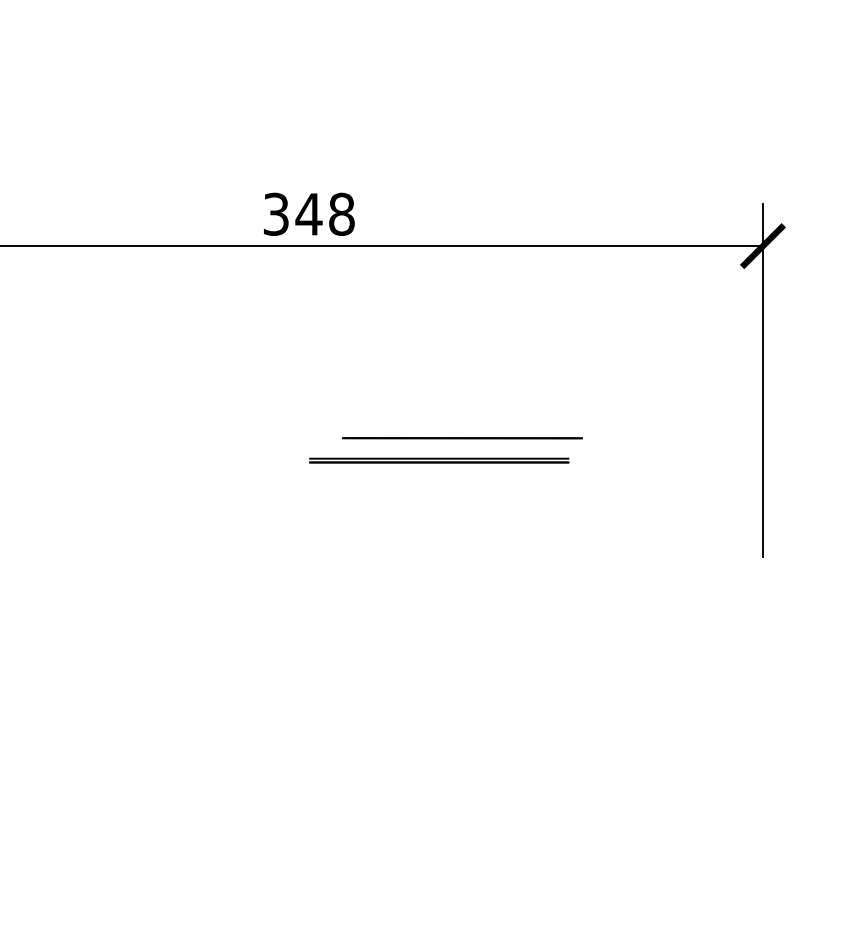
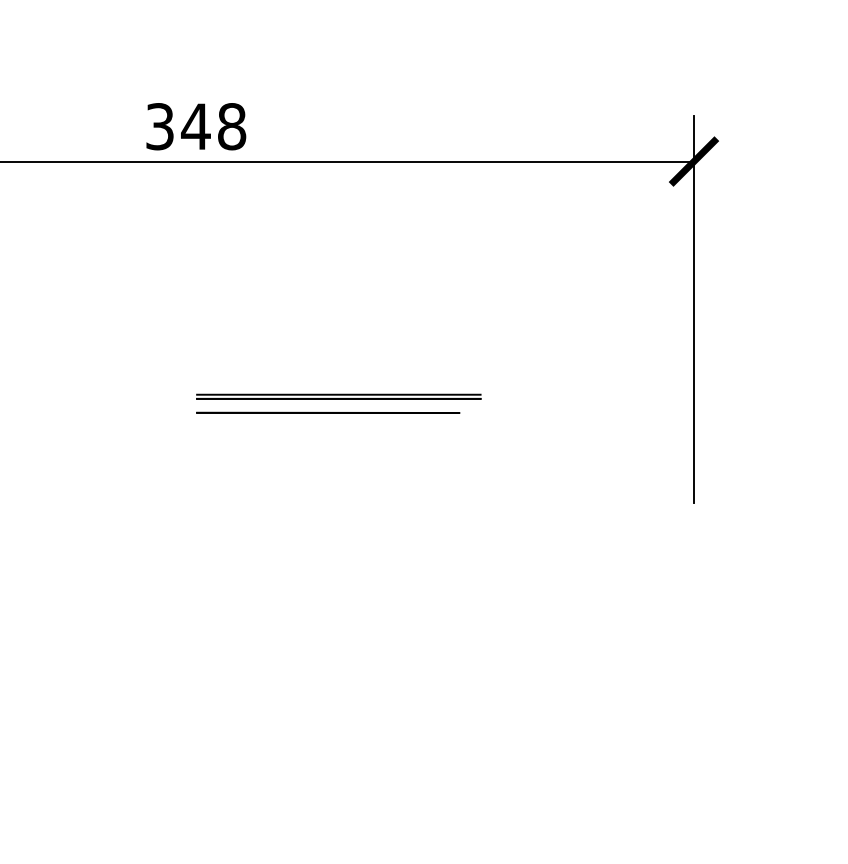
line: (462, 438) -> (328, 413), moved

